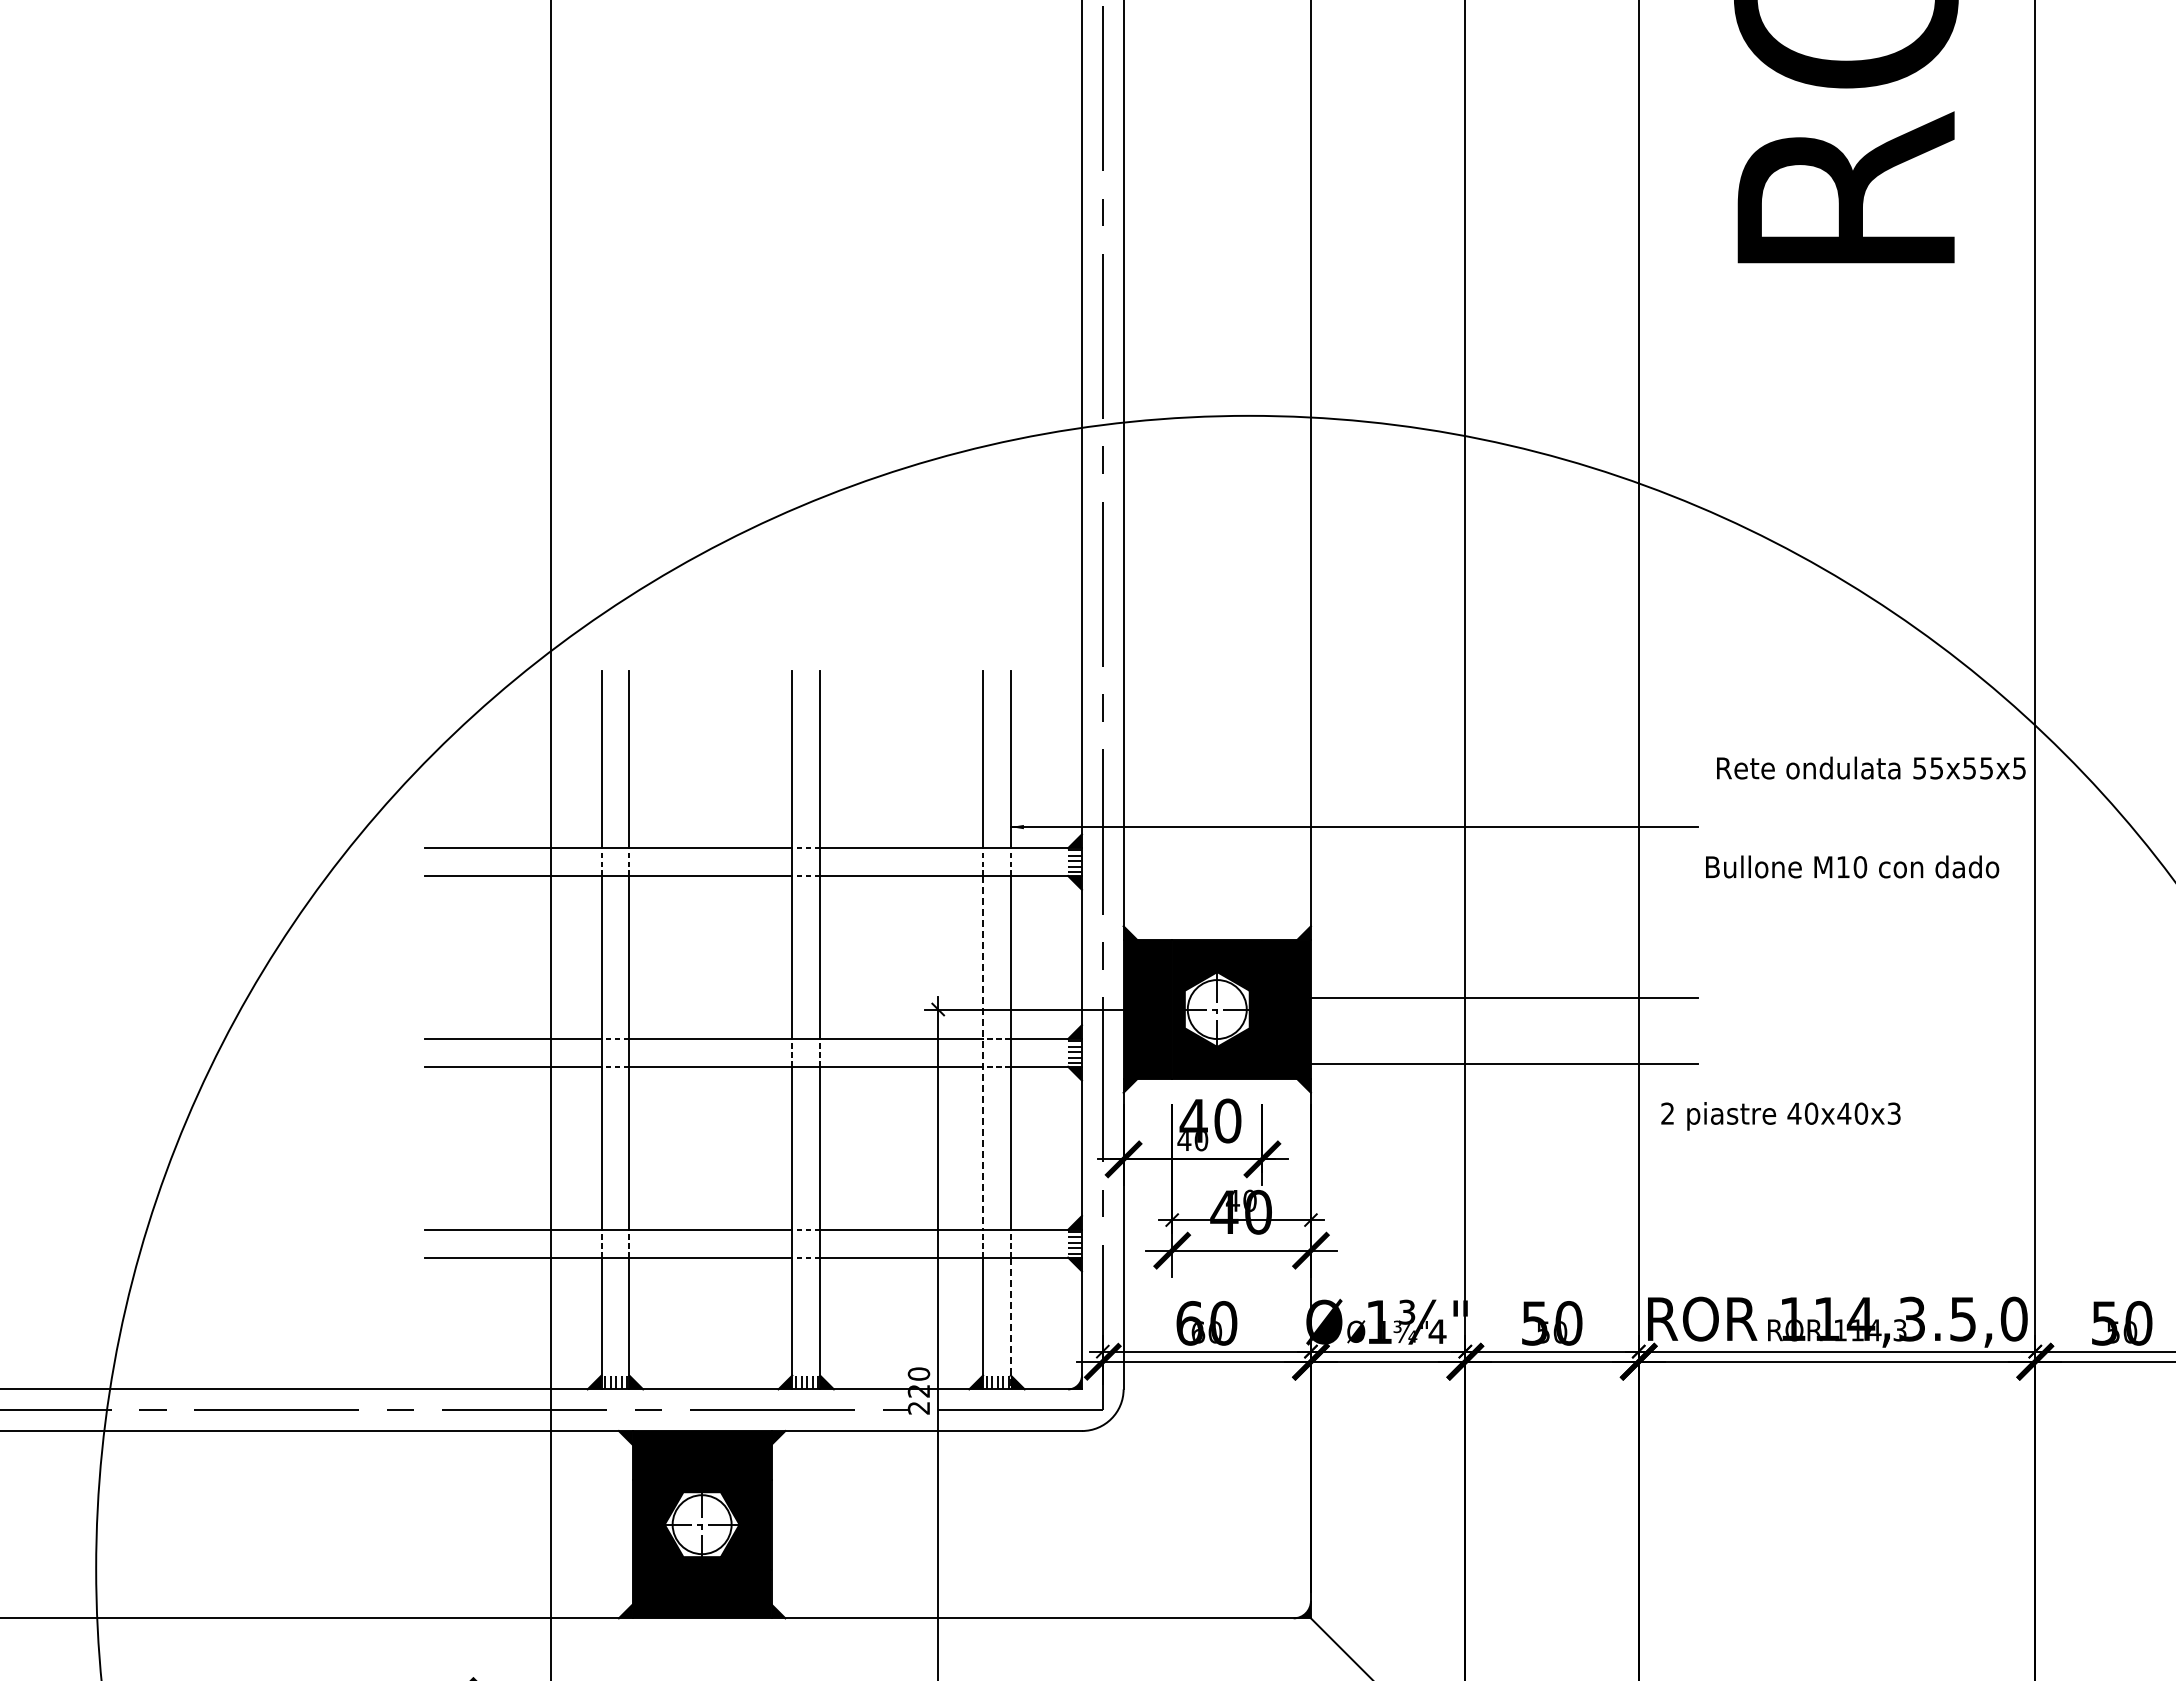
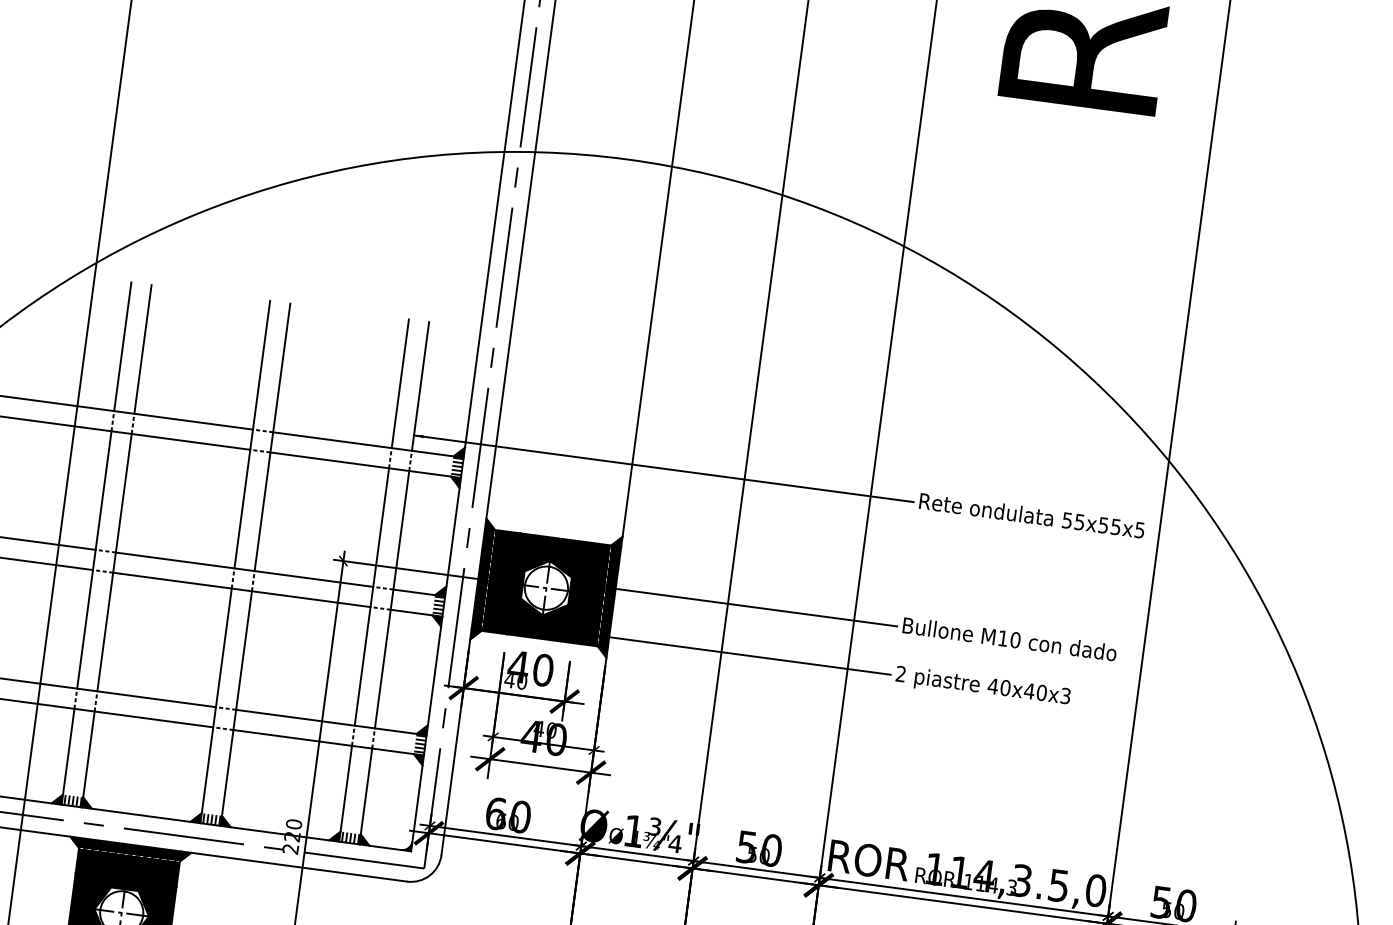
text: (1871, 767) -> (1032, 515), moved
text: (1852, 866) -> (1009, 638), moved
line: (983, 1052) -> (372, 596), dashed -> solid
text: (1780, 1116) -> (982, 687), moved
line: (1010, 1323) -> (365, 796), dashed -> solid

